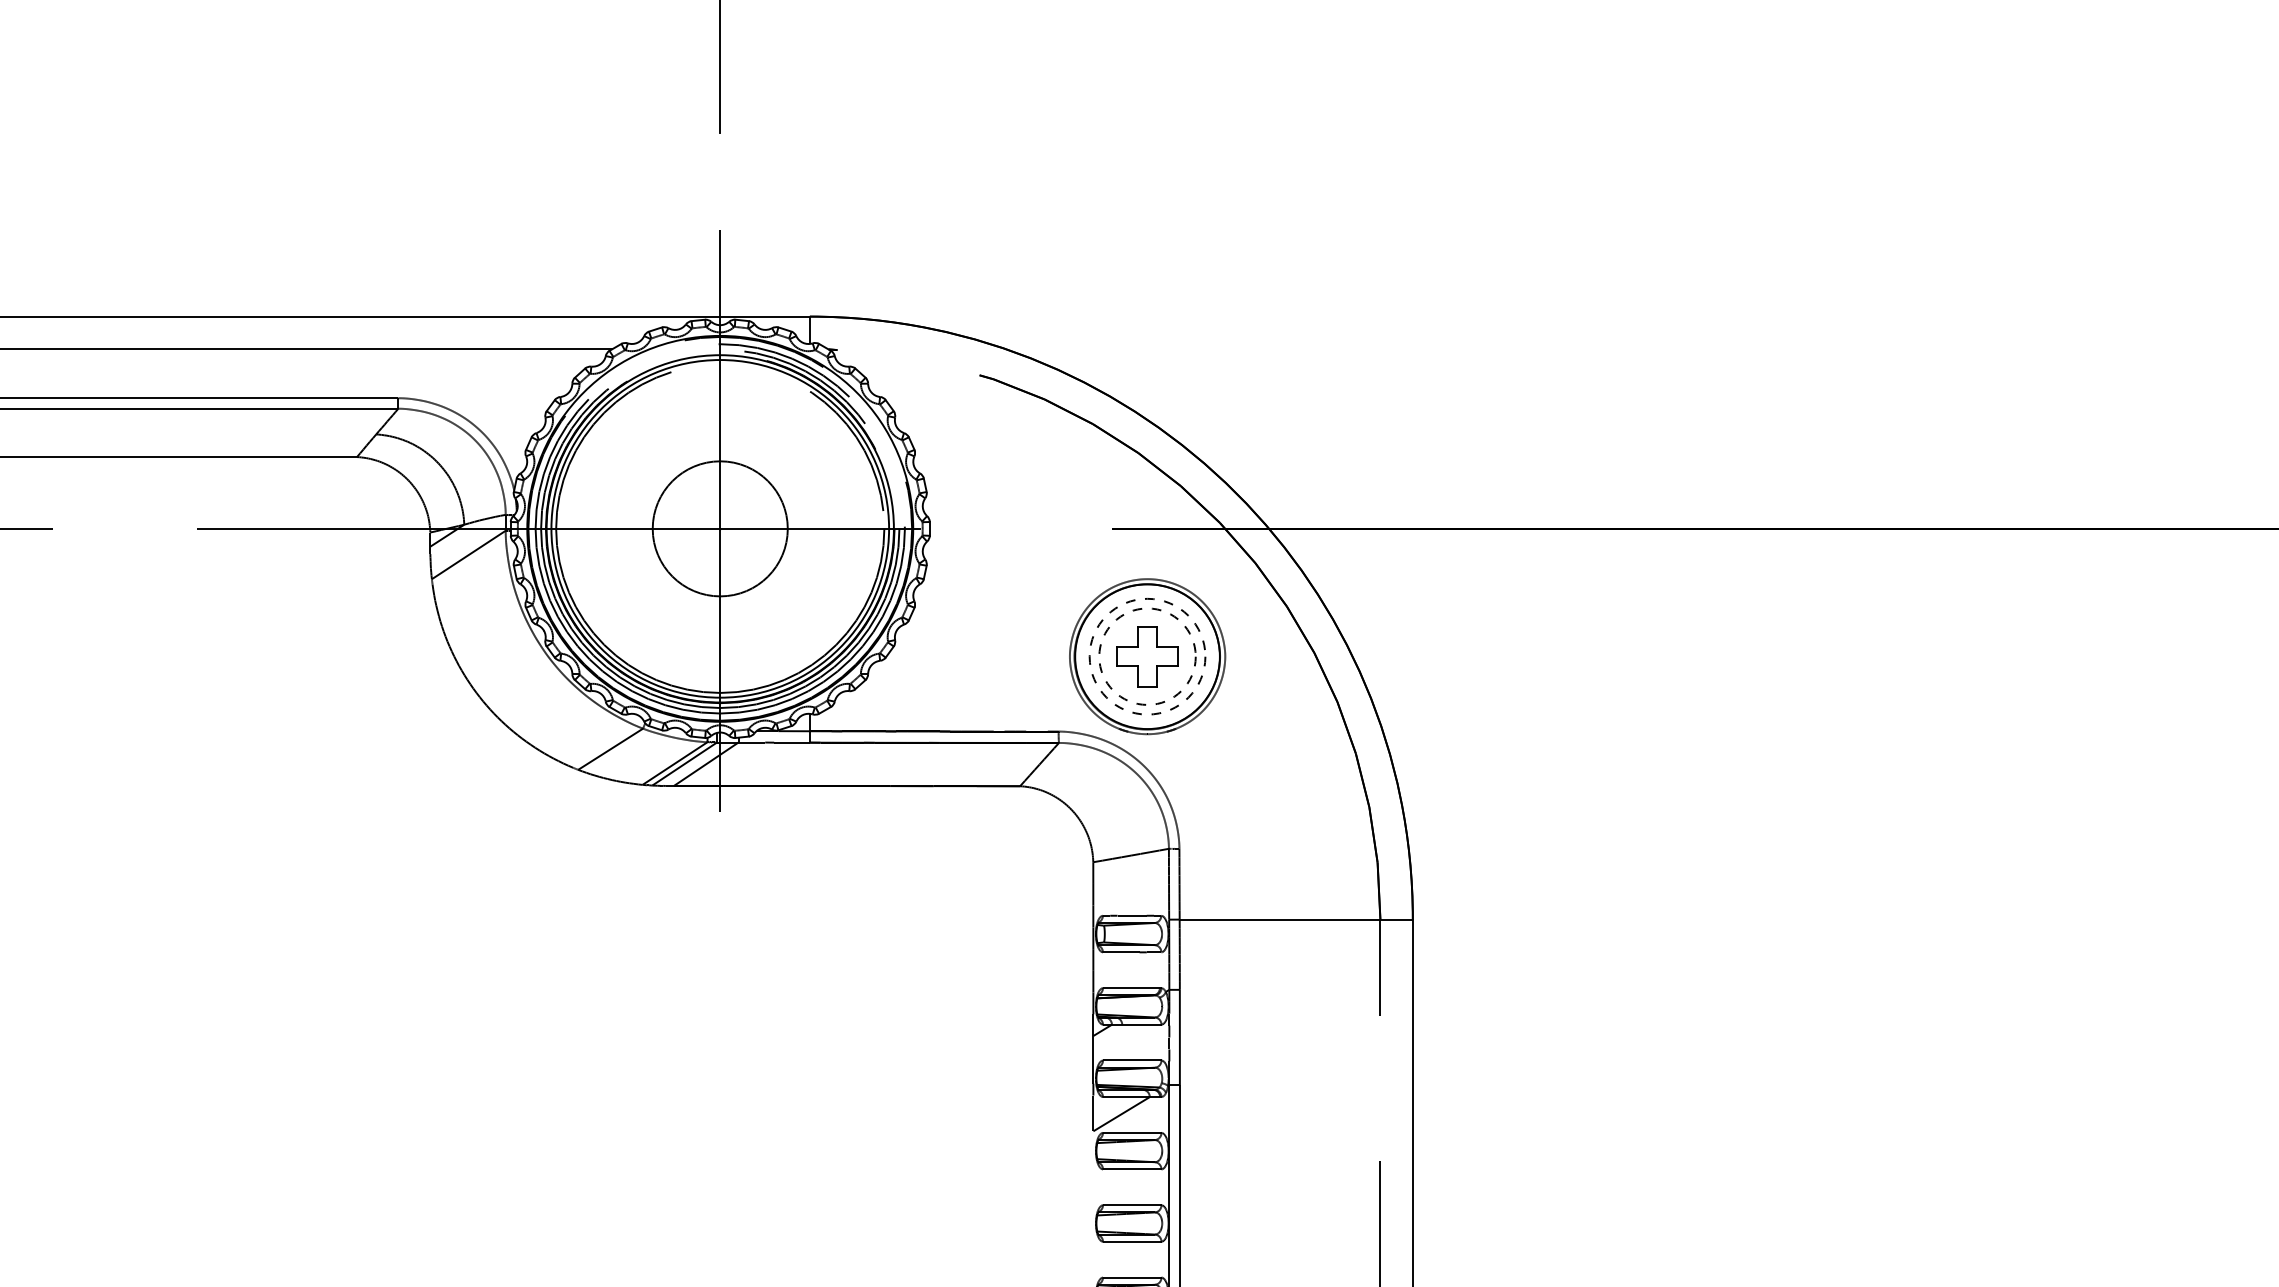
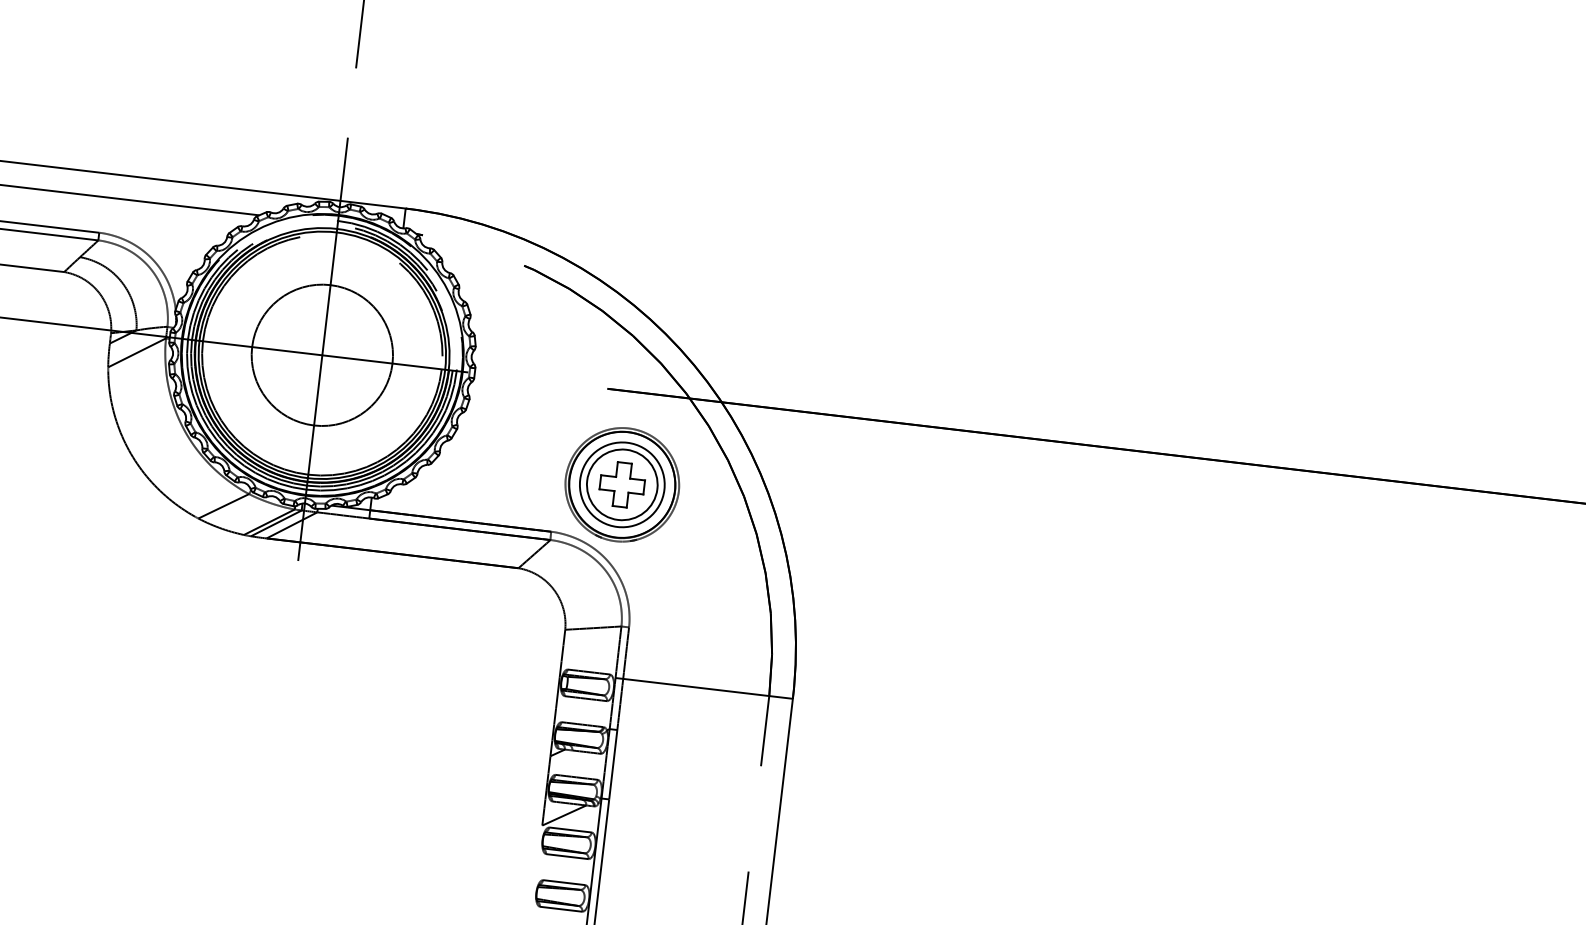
circle: (719, 528) -> (321, 354), size x1.43
circle: (1147, 656) -> (622, 484), dashed -> solid
circle: (1147, 656) -> (622, 484), dashed -> solid

